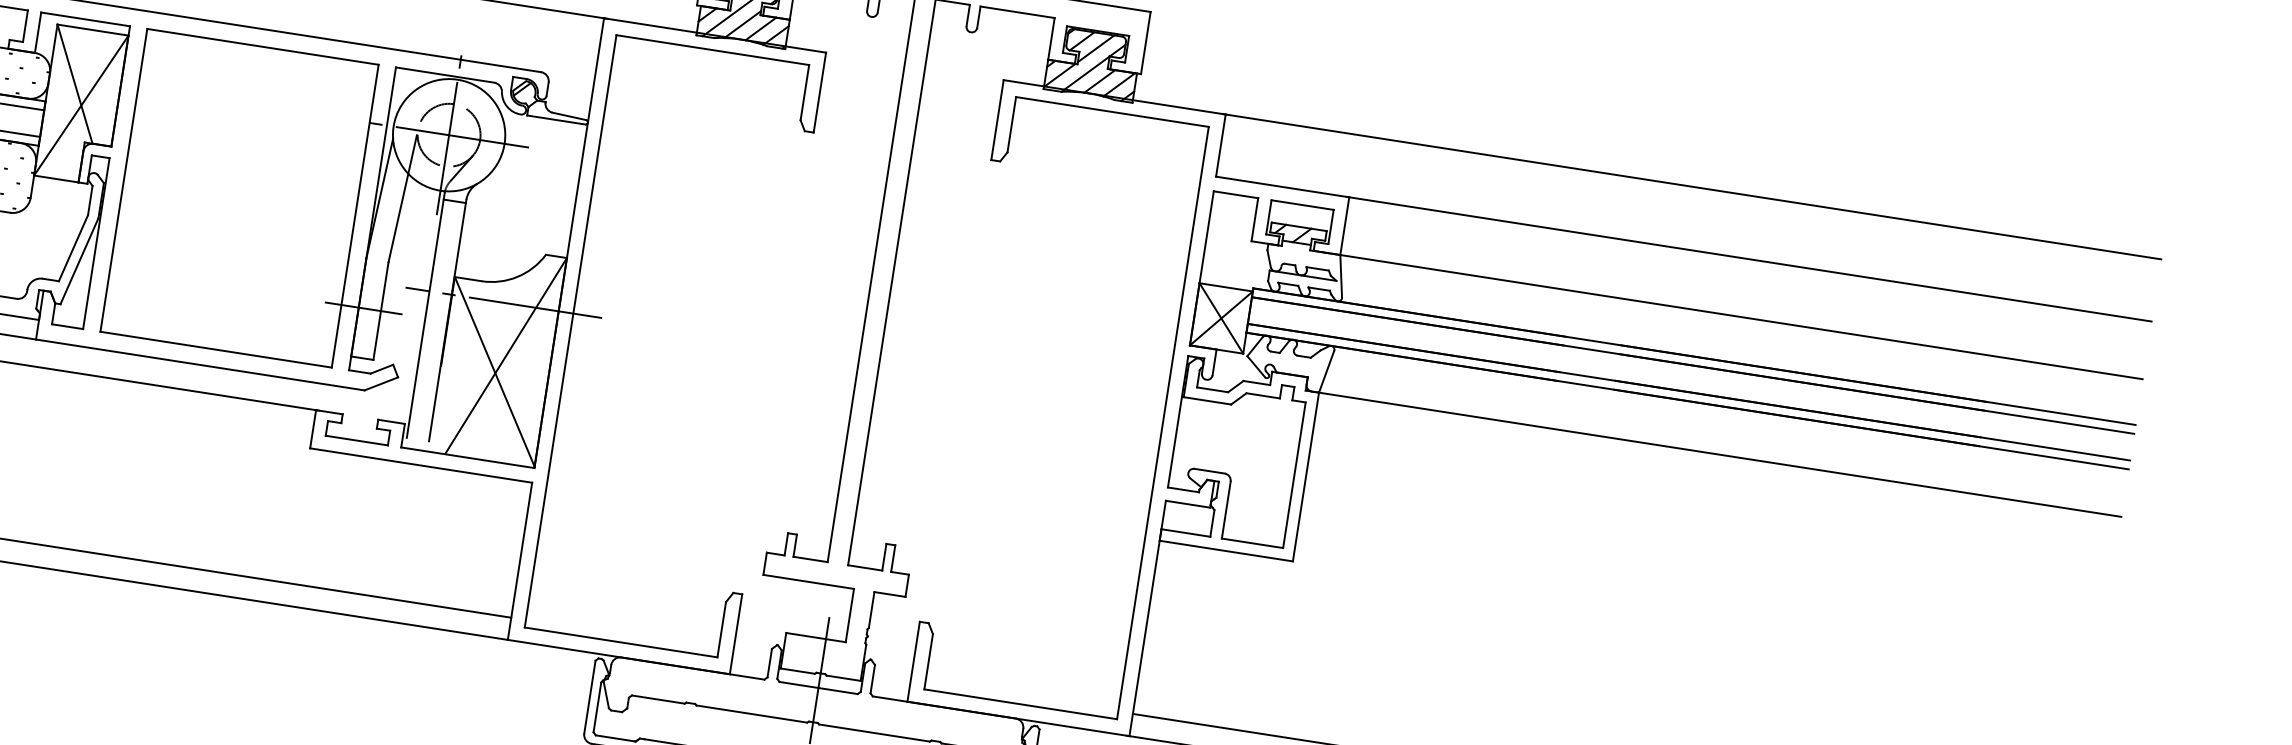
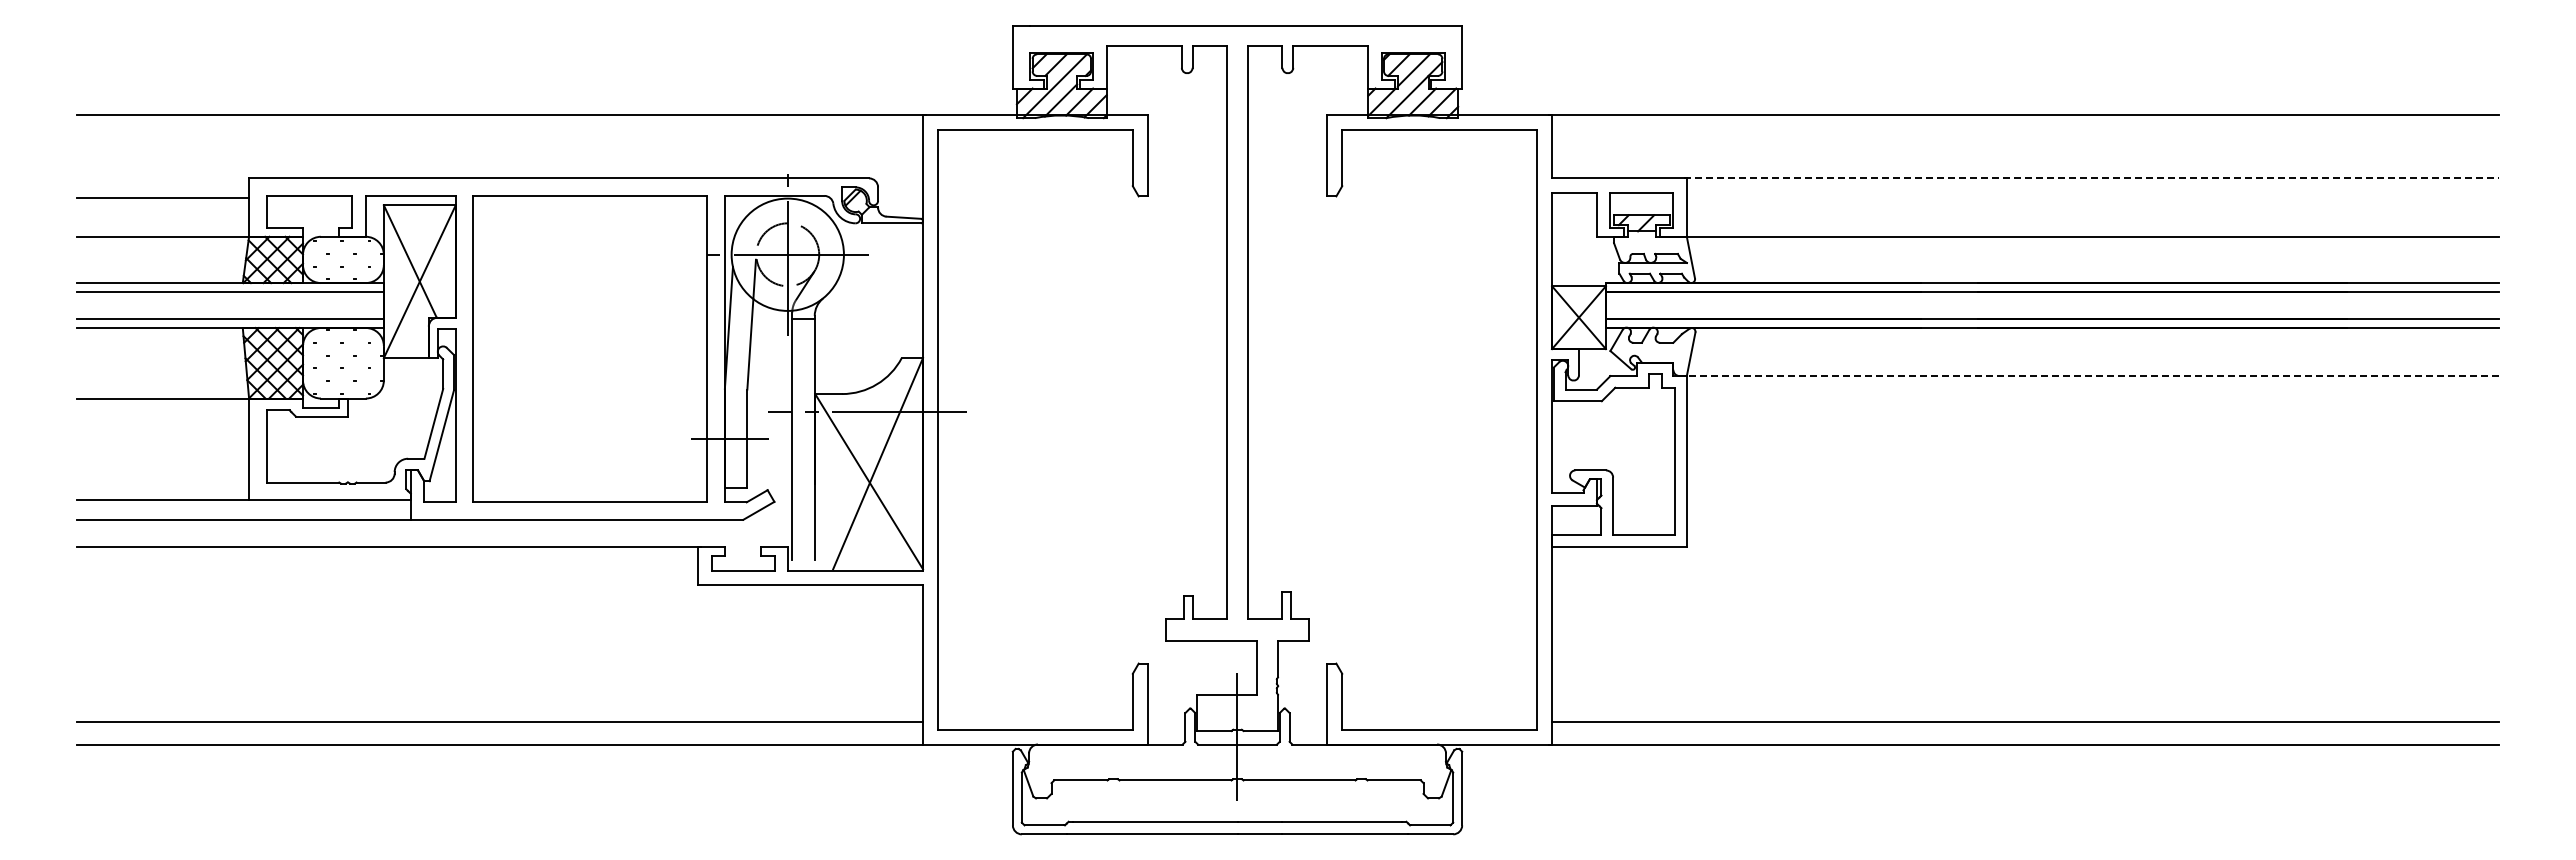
line: (1749, 259) -> (2091, 178), solid -> dashed
line: (1719, 455) -> (2092, 376), solid -> dashed

